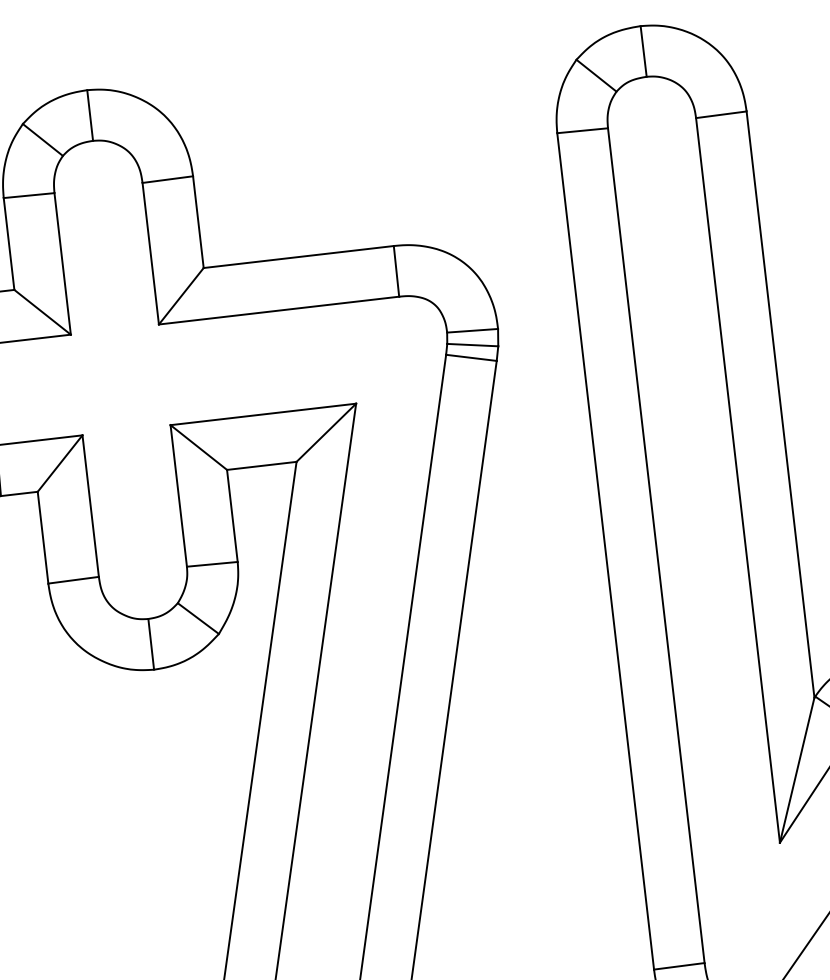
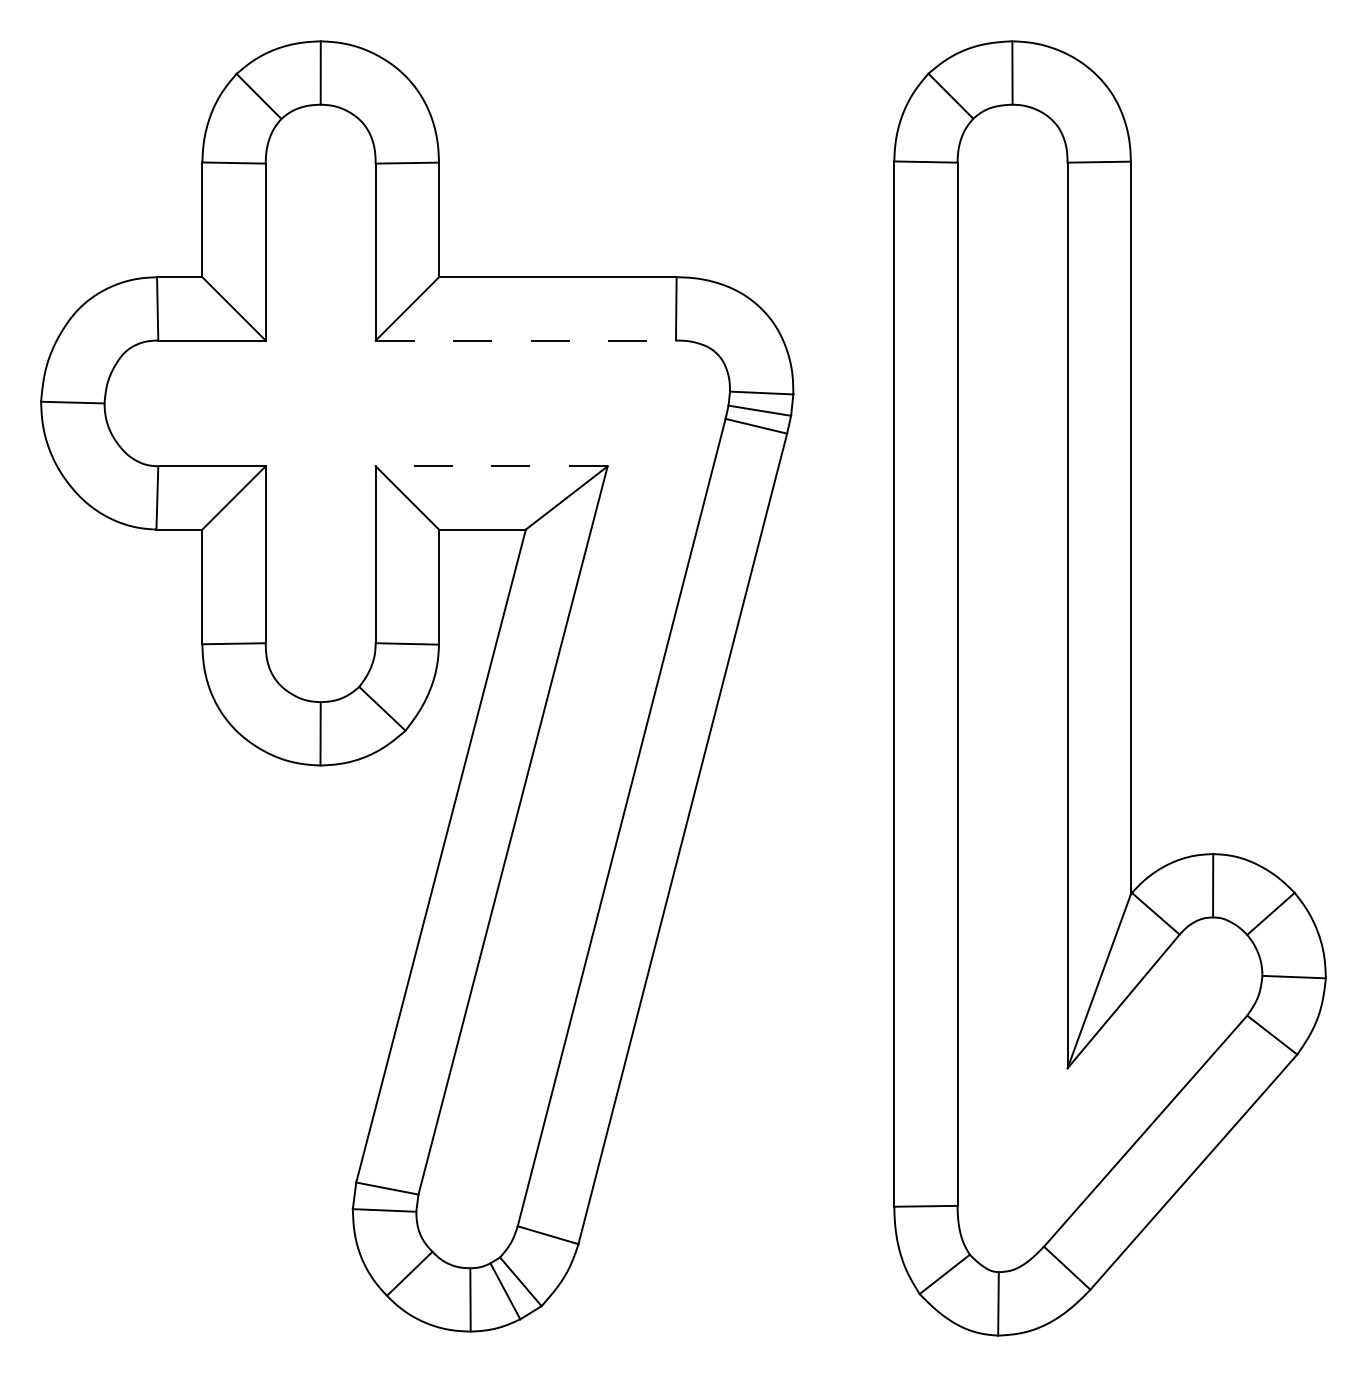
line: (279, 310) -> (526, 340), solid -> dashed
line: (263, 414) -> (491, 466), solid -> dashed

